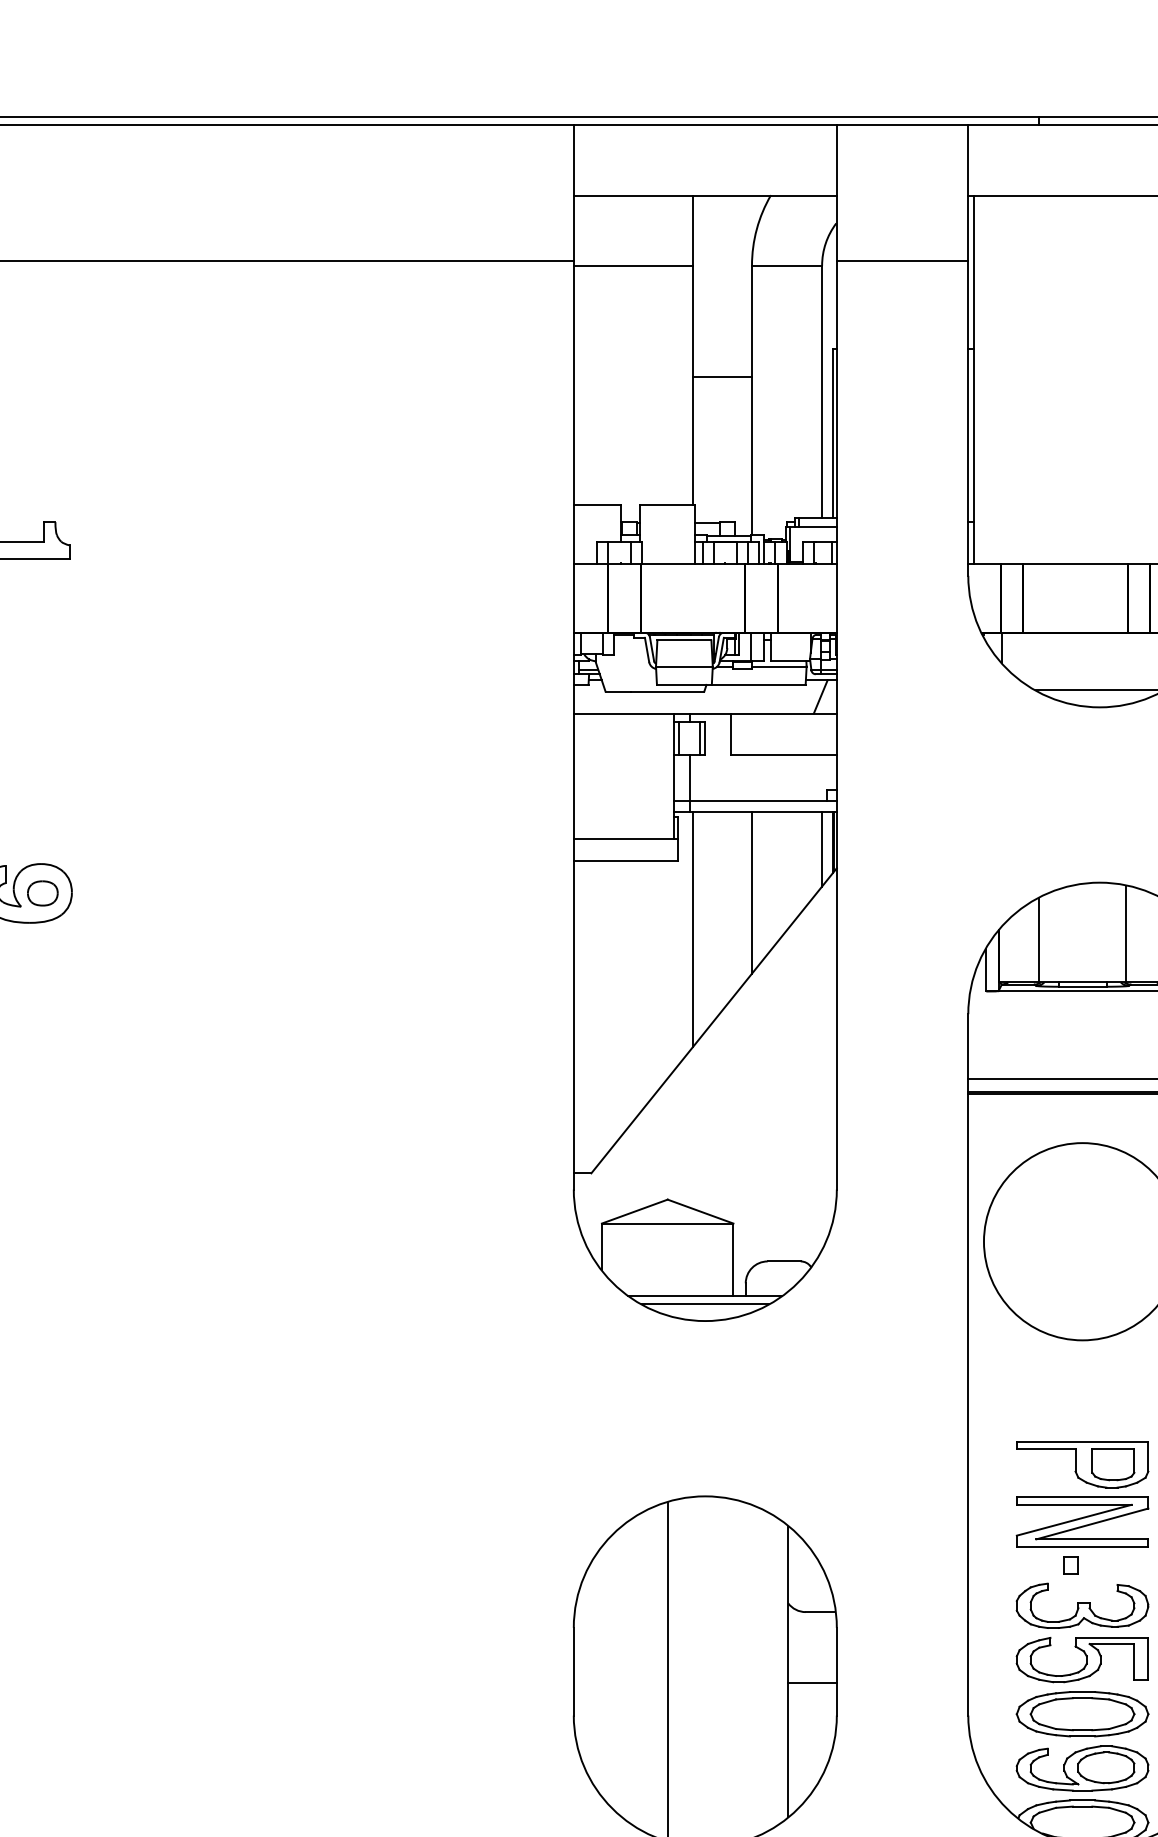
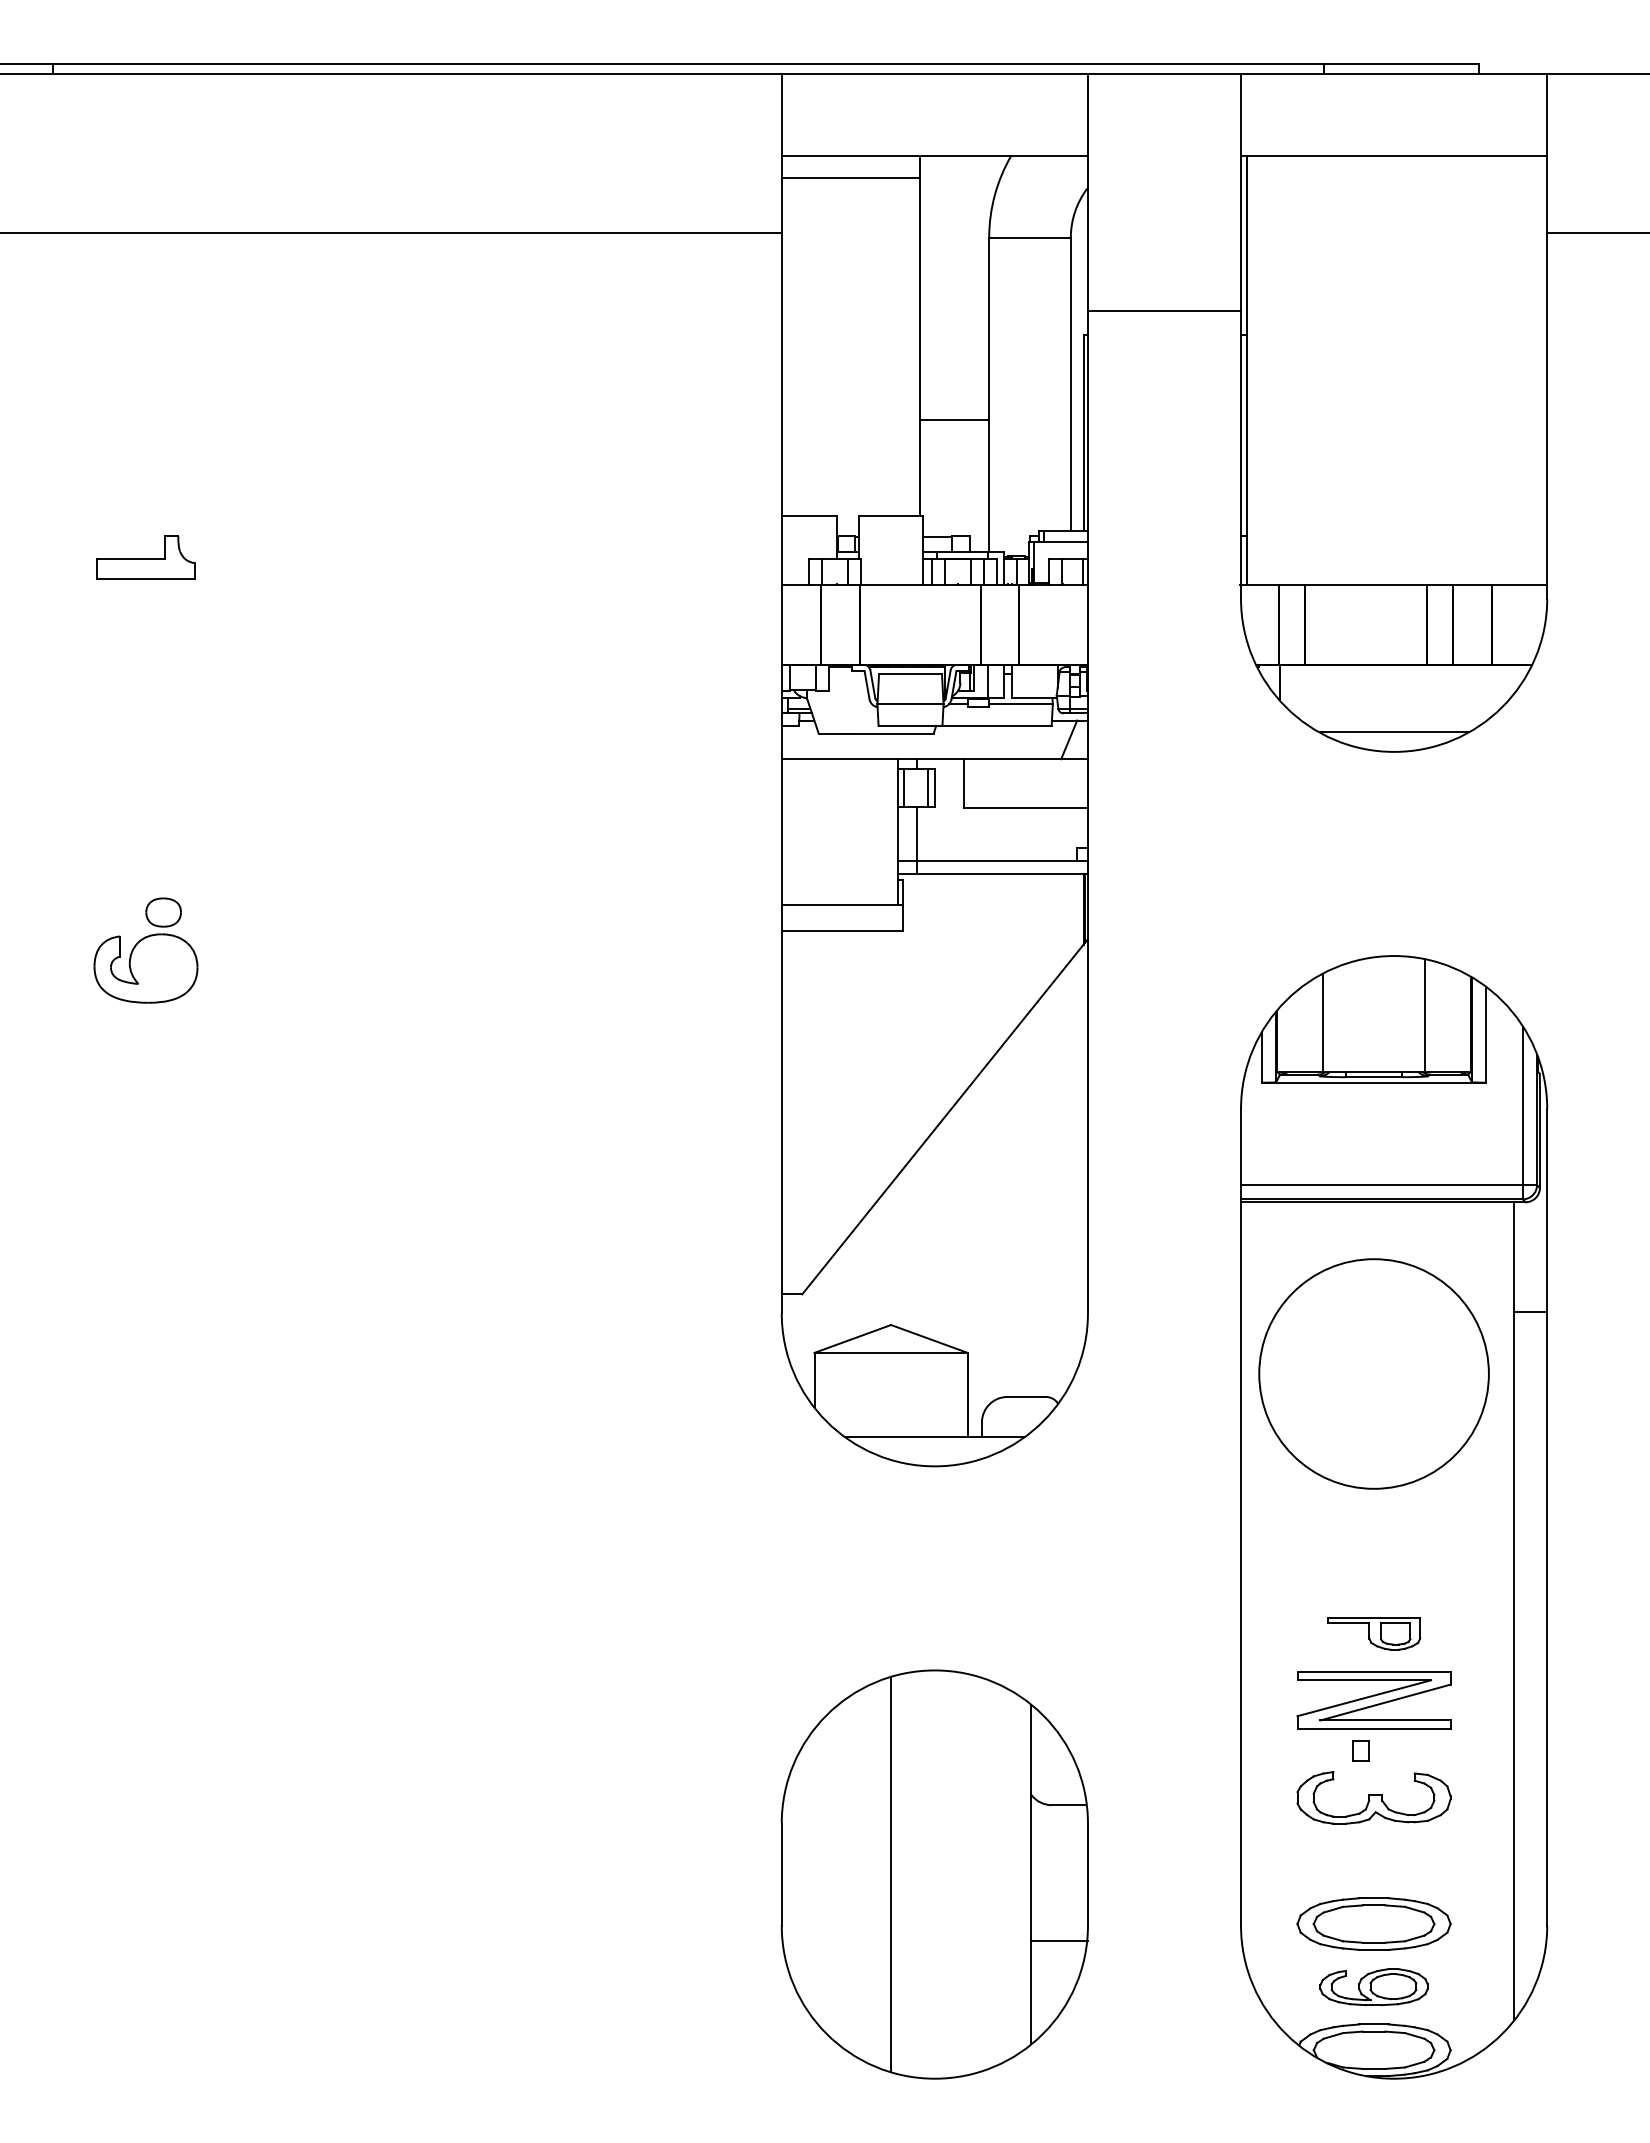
line: (902, 261) -> (1164, 310), moved
line: (632, 265) -> (850, 177), moved
line: (722, 376) -> (954, 419), moved
line: (821, 848) -> (1070, 916), removed
line: (752, 892) -> (989, 967), removed
part: (42, 893) -> (163, 912), moved
line: (692, 929) -> (920, 1010), removed
line: (705, 1304) -> (934, 1446), removed
part: (1082, 1464) -> (1374, 1633), size x0.6
part: (1082, 1659) -> (1373, 1860), removed
line: (812, 1682) -> (1059, 1940), moved
part: (1082, 1767) -> (1373, 1986), size x0.7

